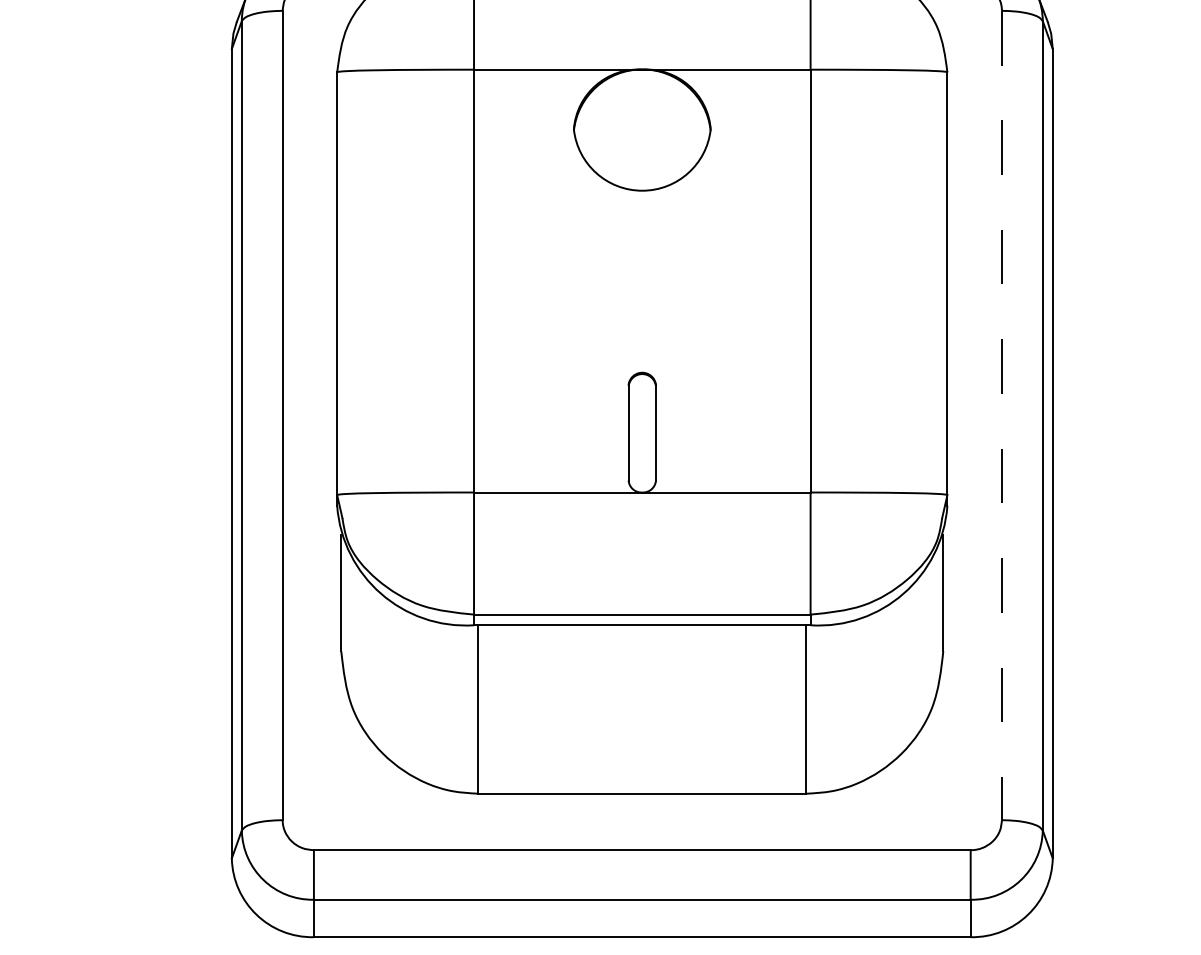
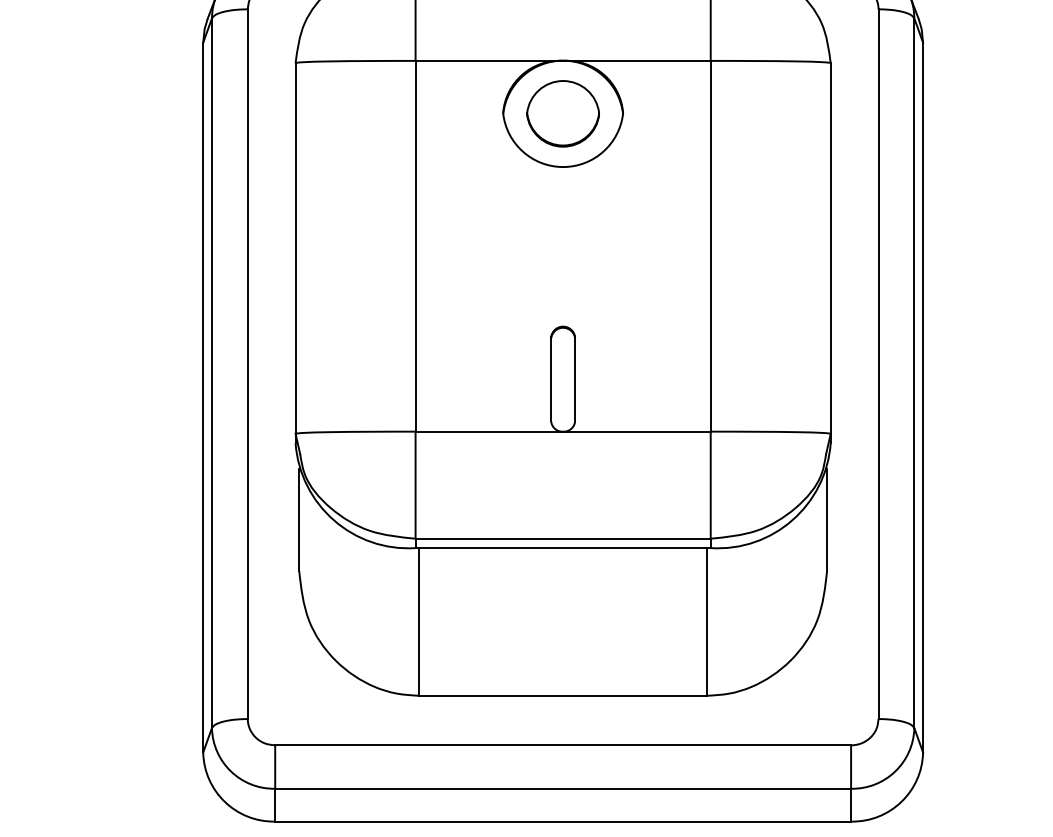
part: (641, 129) -> (562, 113), added
line: (1001, 415) -> (878, 364), dashed -> solid

